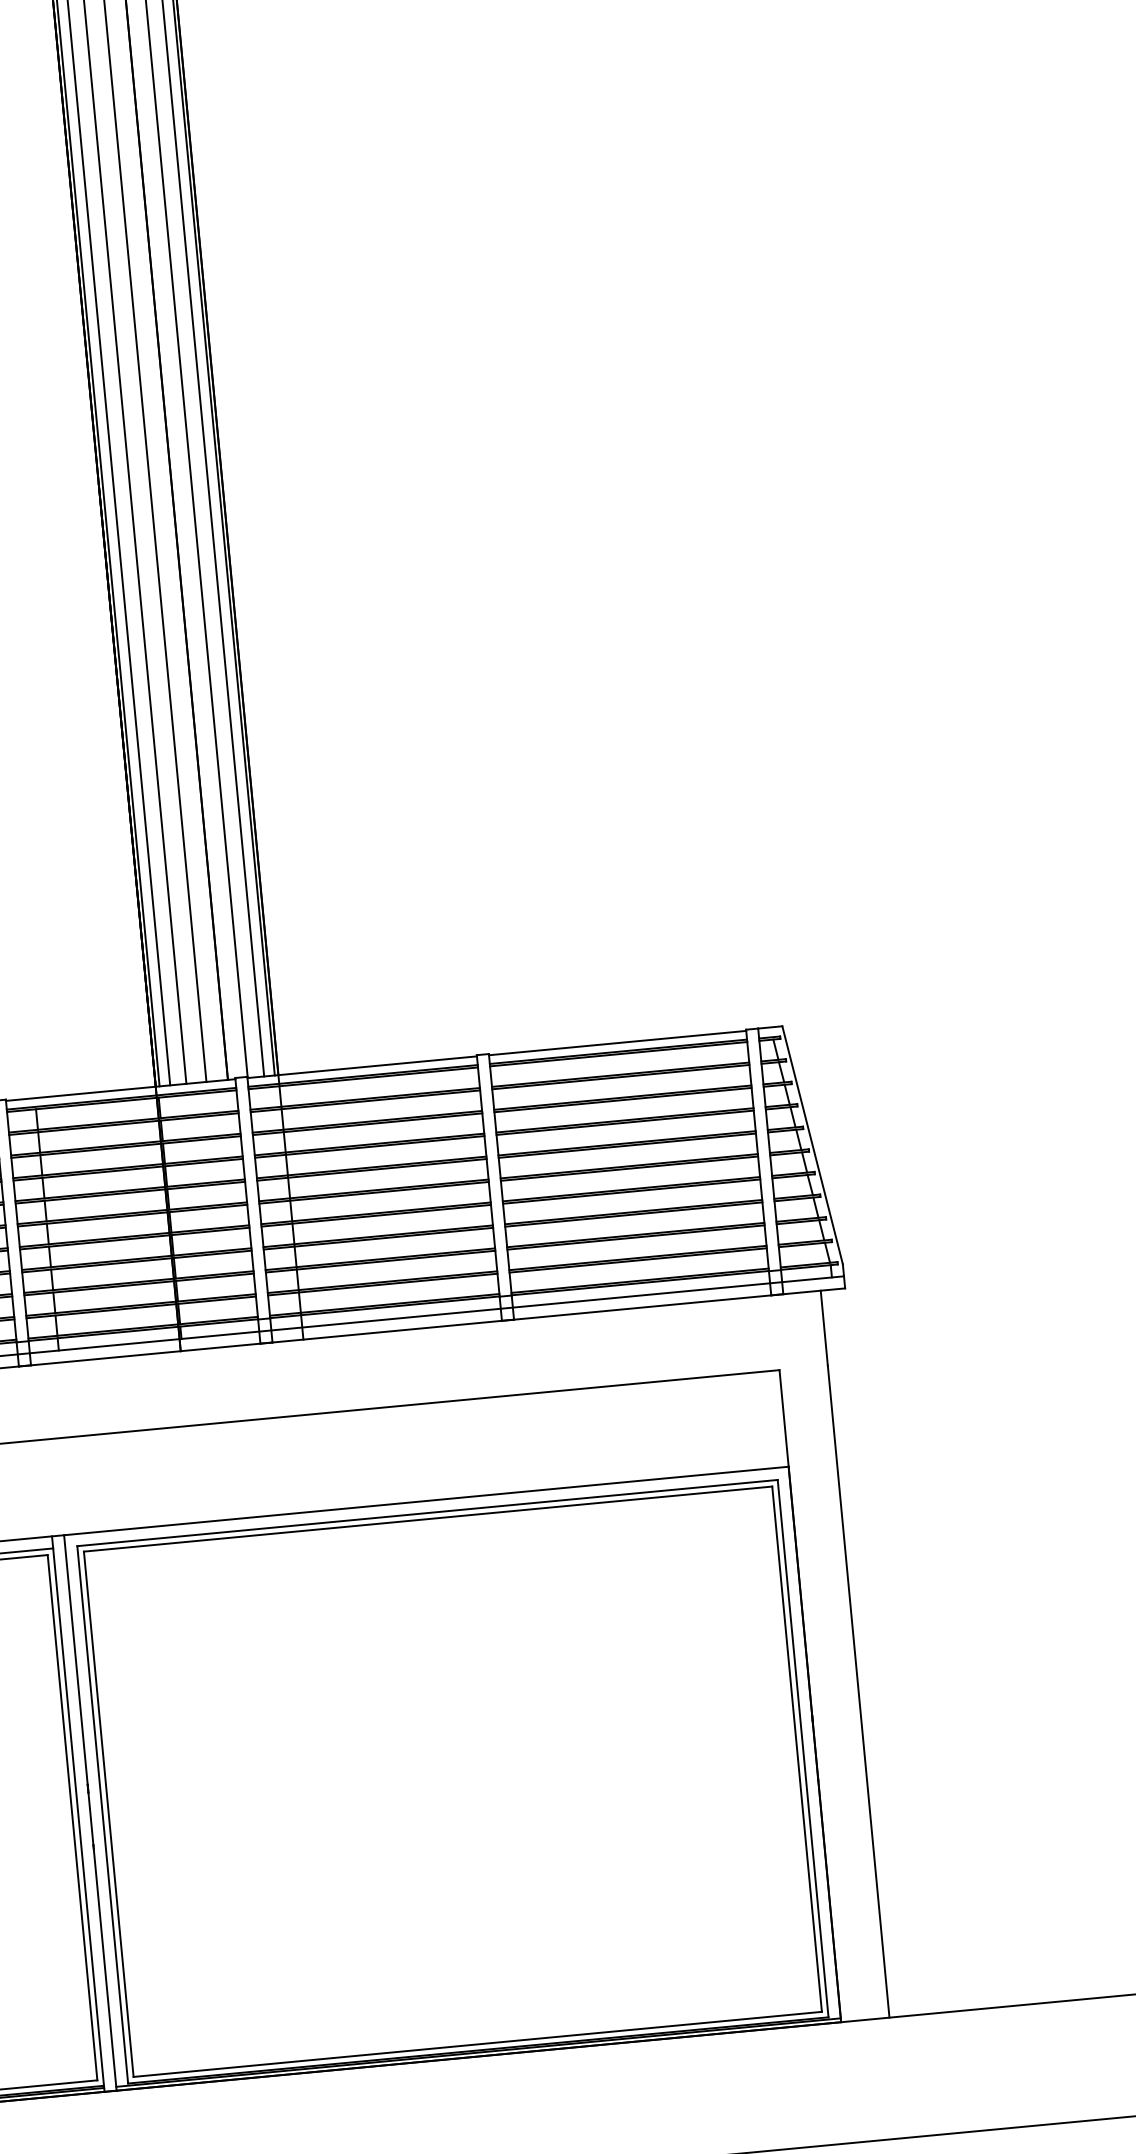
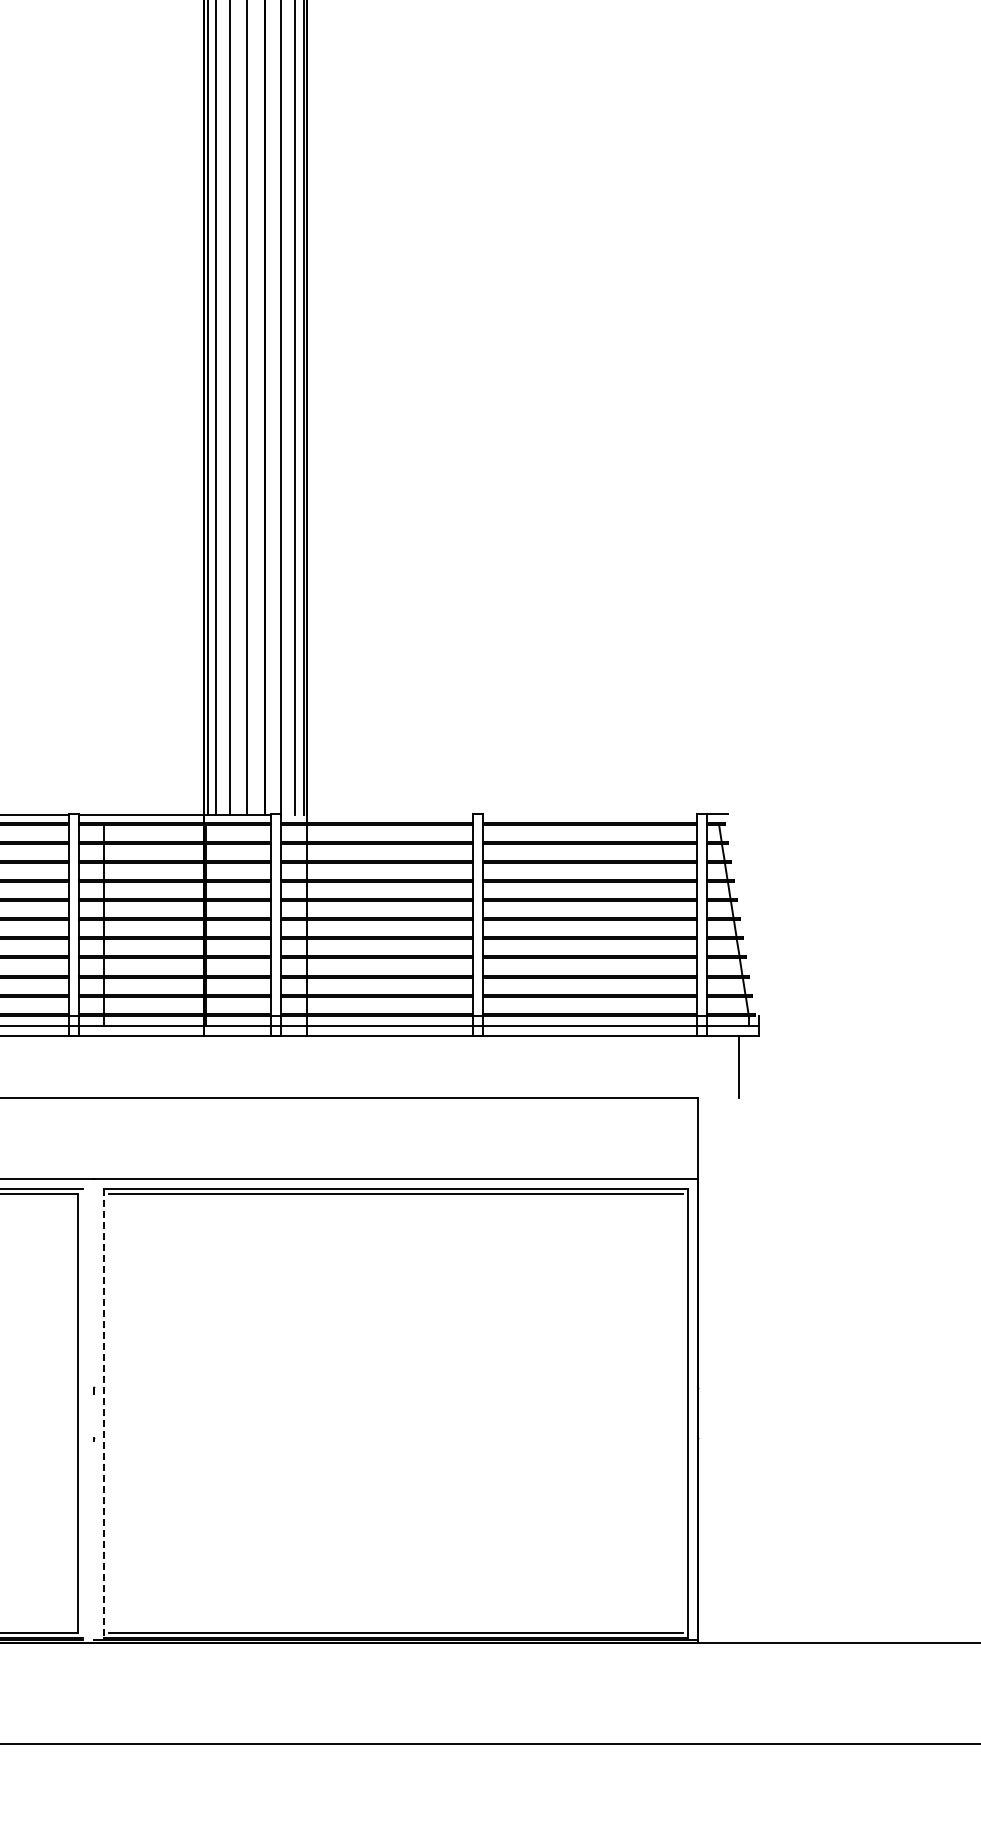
line: (617, 1043) -> (589, 815), removed
line: (361, 1067) -> (376, 815), removed
line: (811, 1144) -> (742, 914), removed
line: (858, 1691) -> (738, 1370), removed
line: (797, 1749) -> (683, 1413), removed
line: (90, 1812) -> (93, 1410), removed
line: (78, 1813) -> (83, 1410), removed
line: (102, 1814) -> (103, 1413), solid -> dashed
line: (108, 1814) -> (108, 1413), removed

